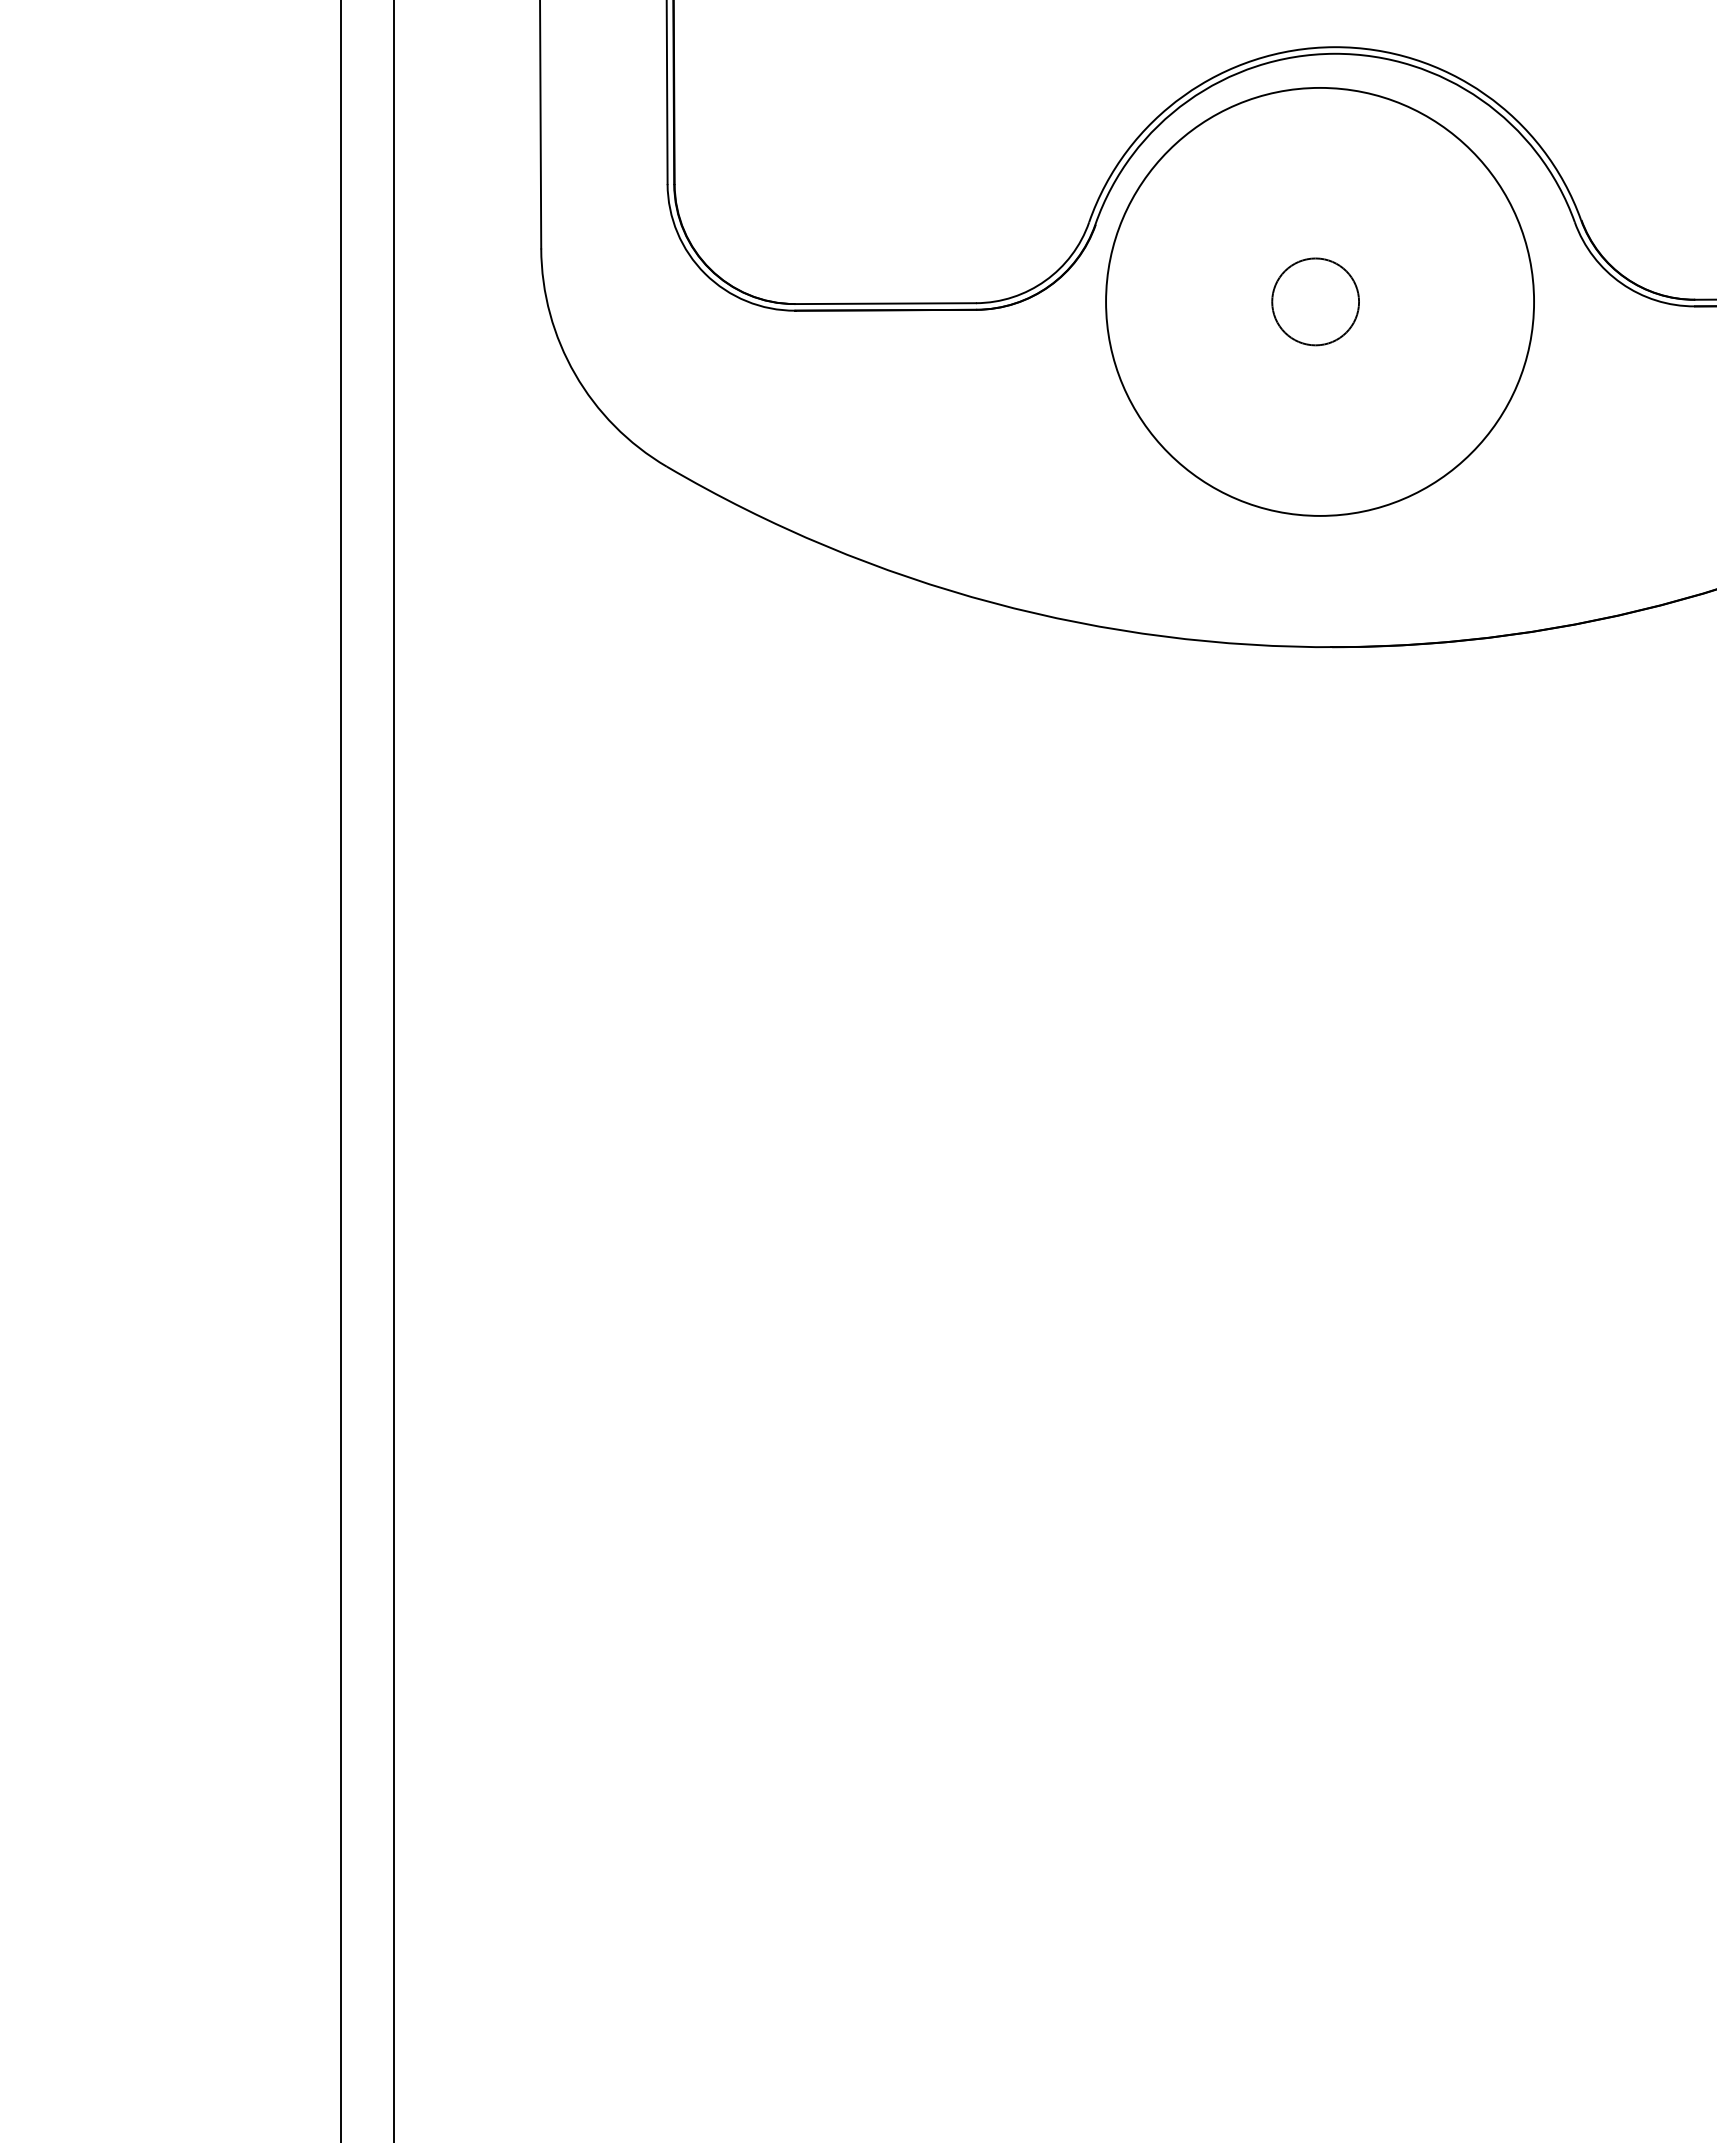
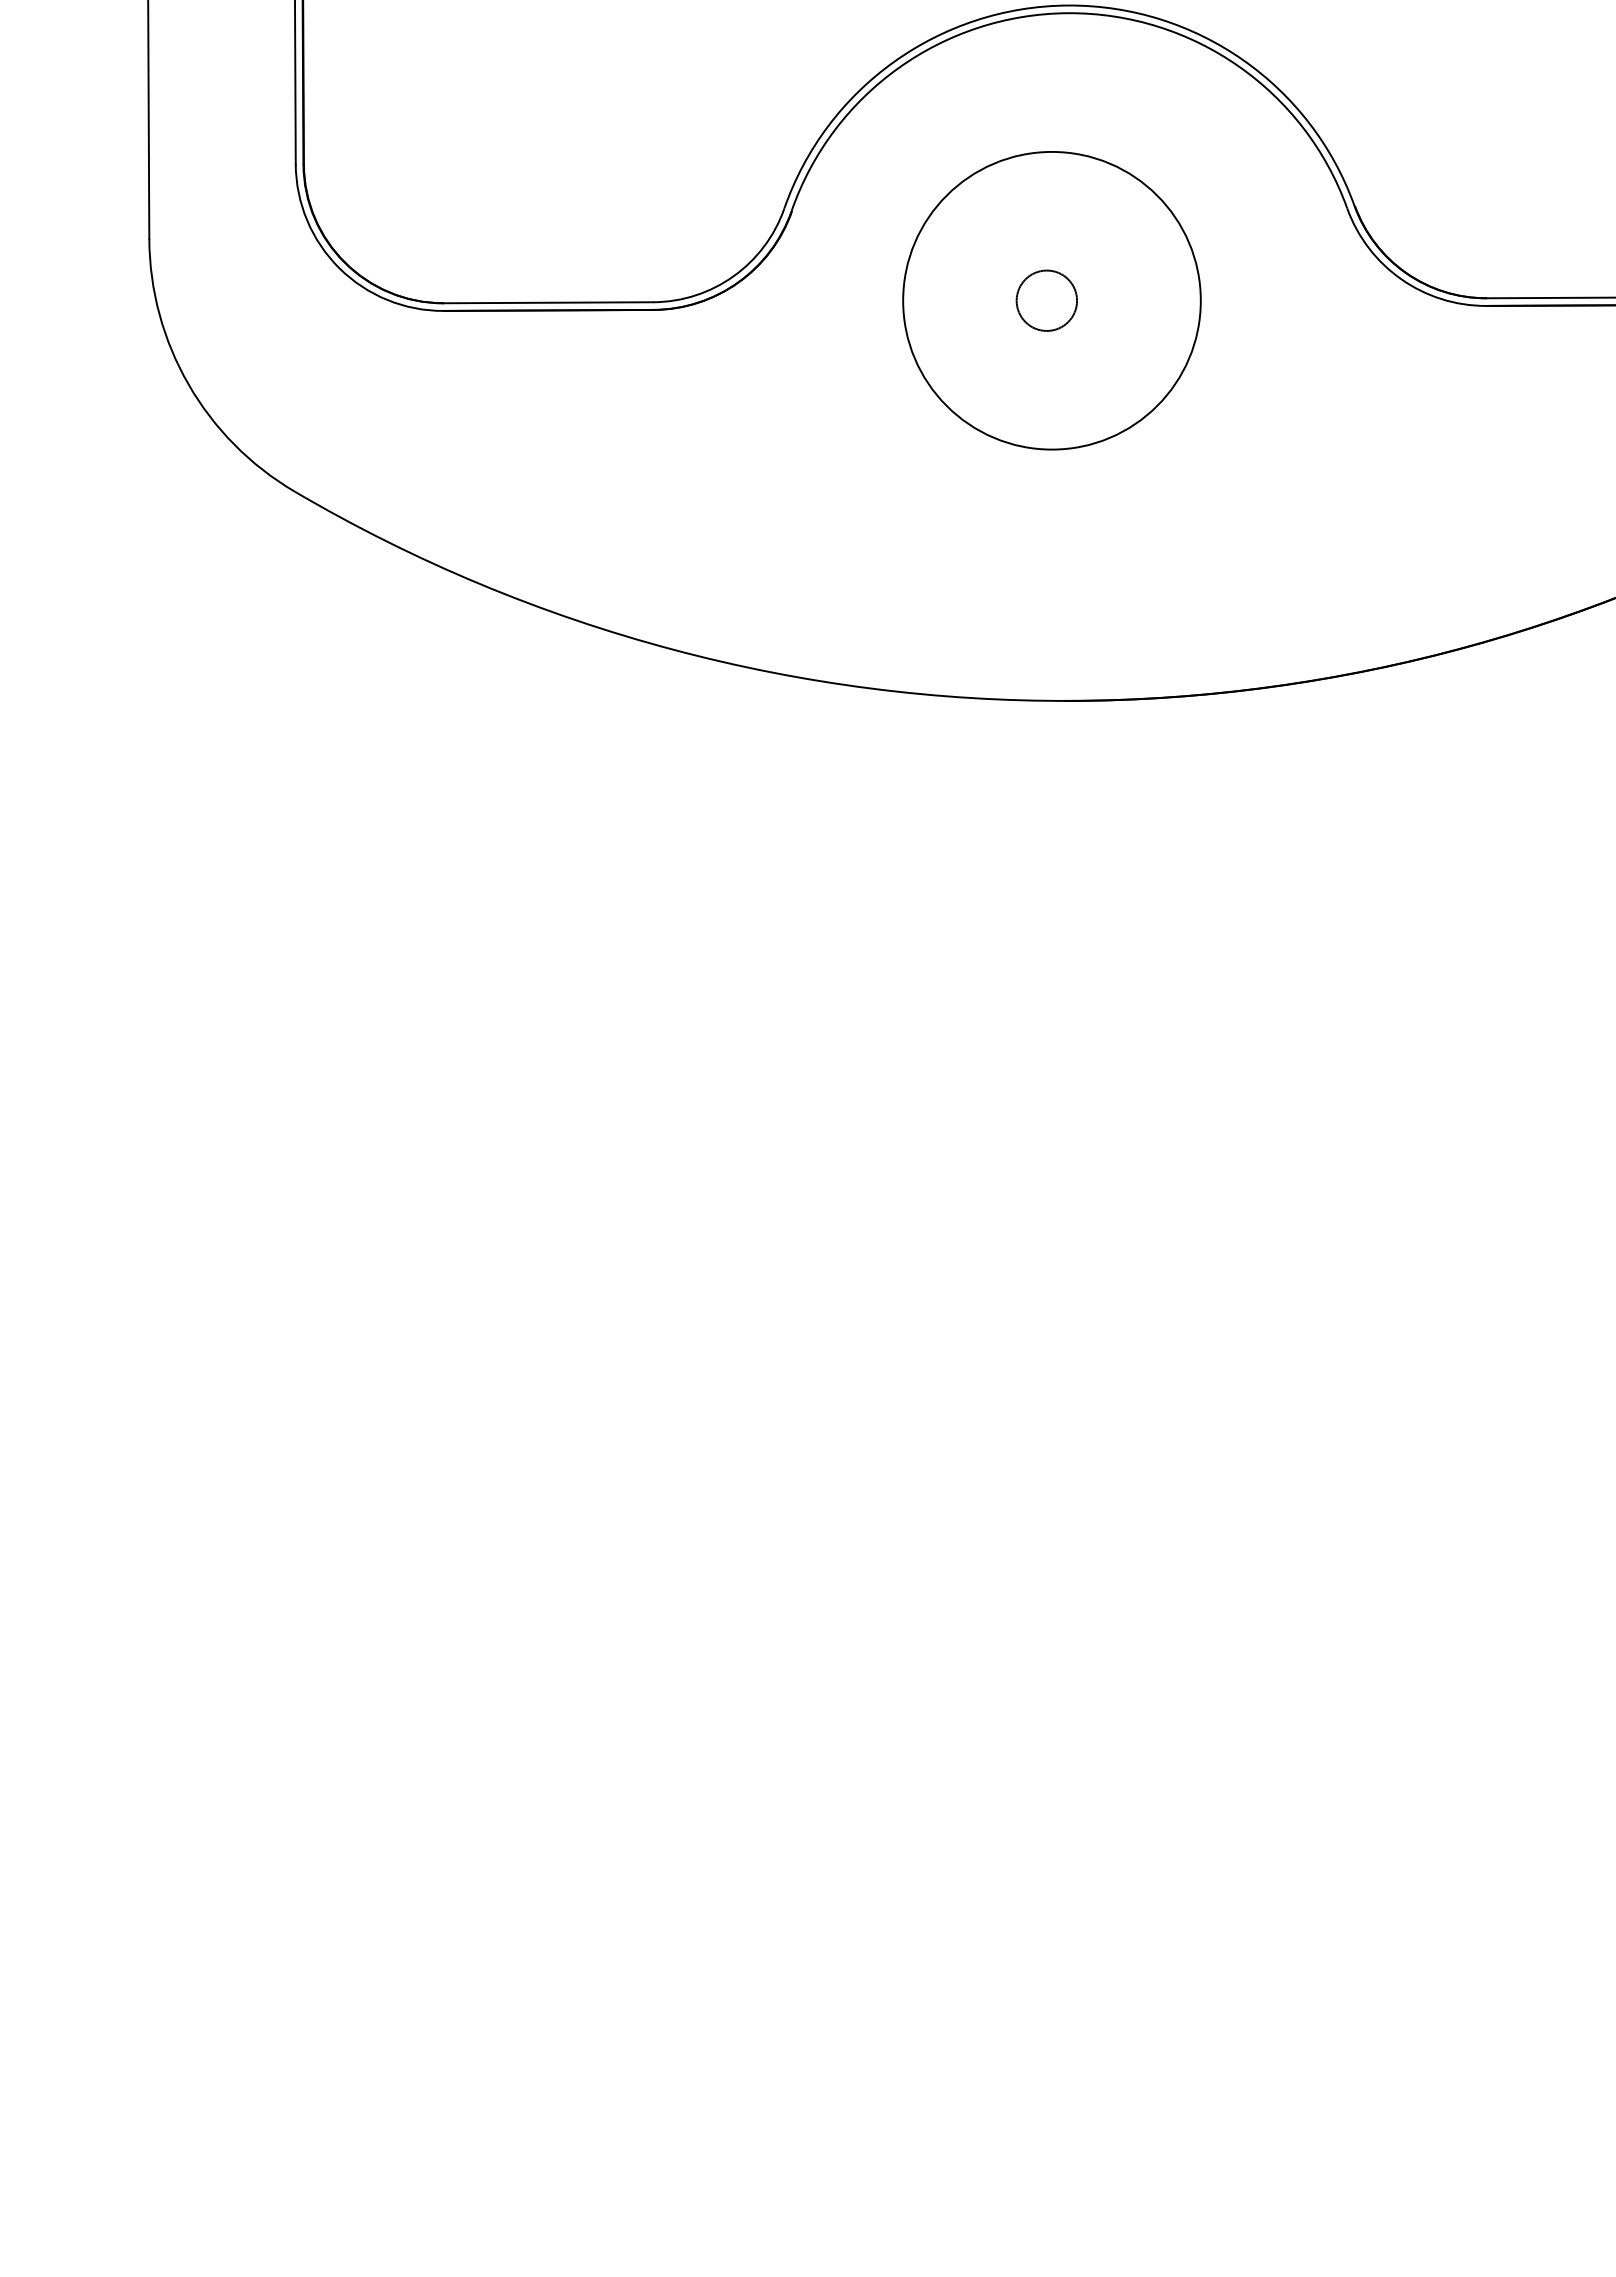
circle: (1315, 301) -> (1046, 300), size x0.6
circle: (1320, 301) -> (1052, 300), size x0.6

